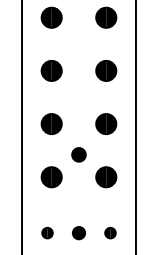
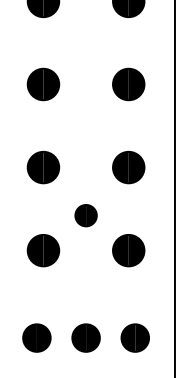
part: (47, 232) -> (36, 336), size x1.67
part: (78, 232) -> (85, 336), size x1.43
part: (110, 232) -> (135, 336), size x1.67

